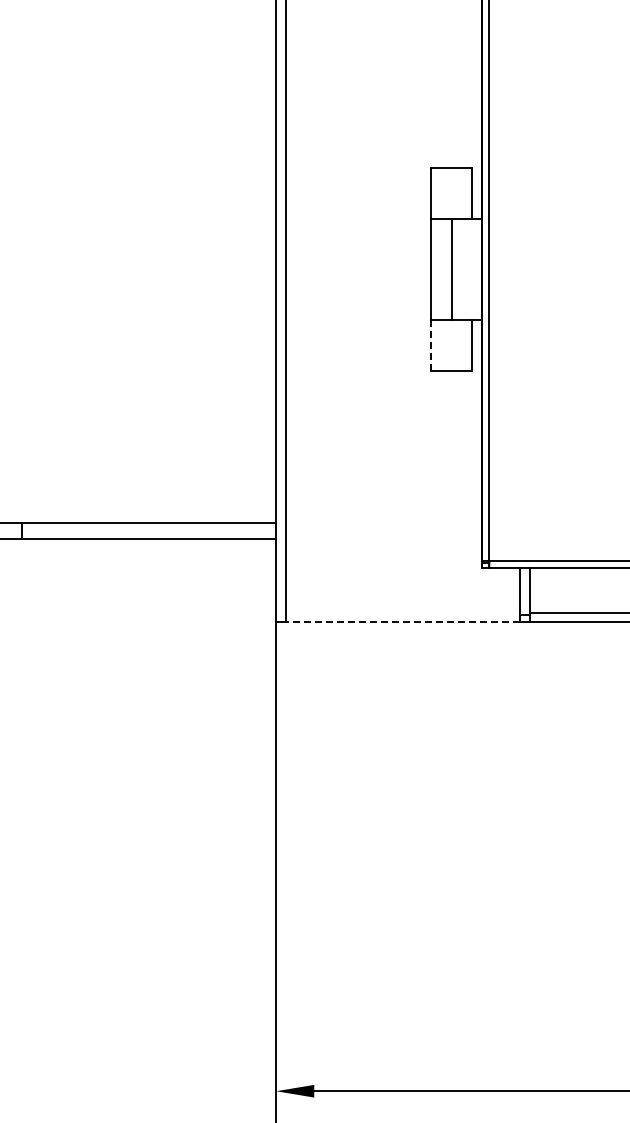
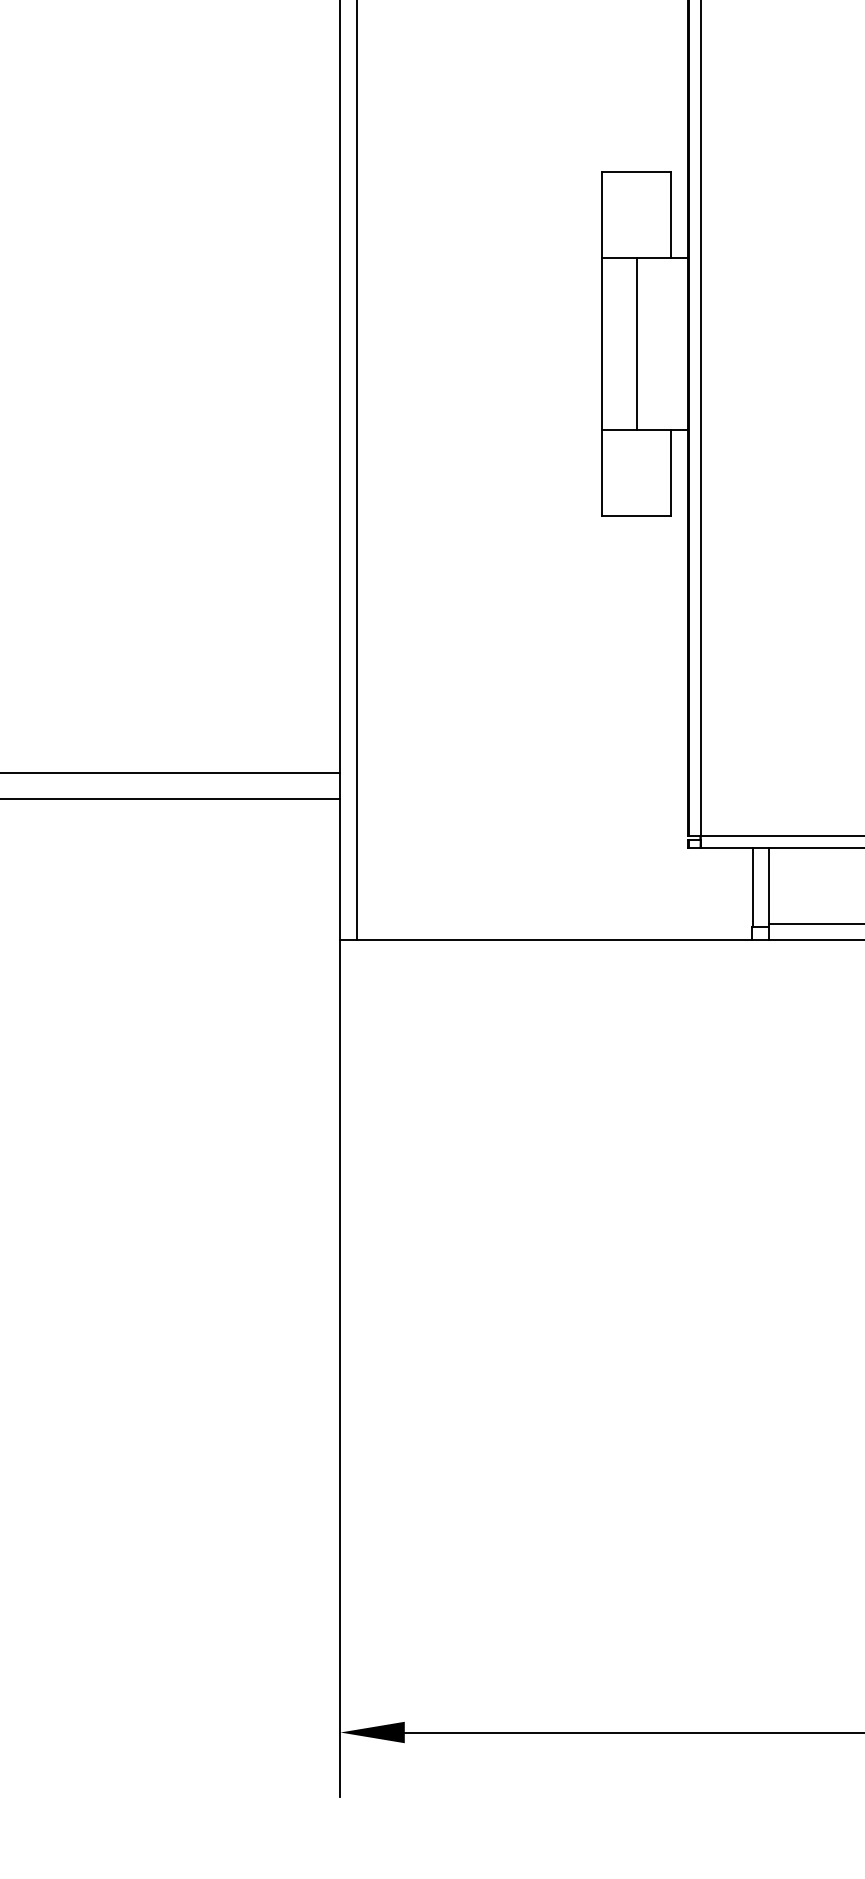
line: (431, 346) -> (602, 473), dashed -> solid
line: (402, 622) -> (553, 940), dashed -> solid

